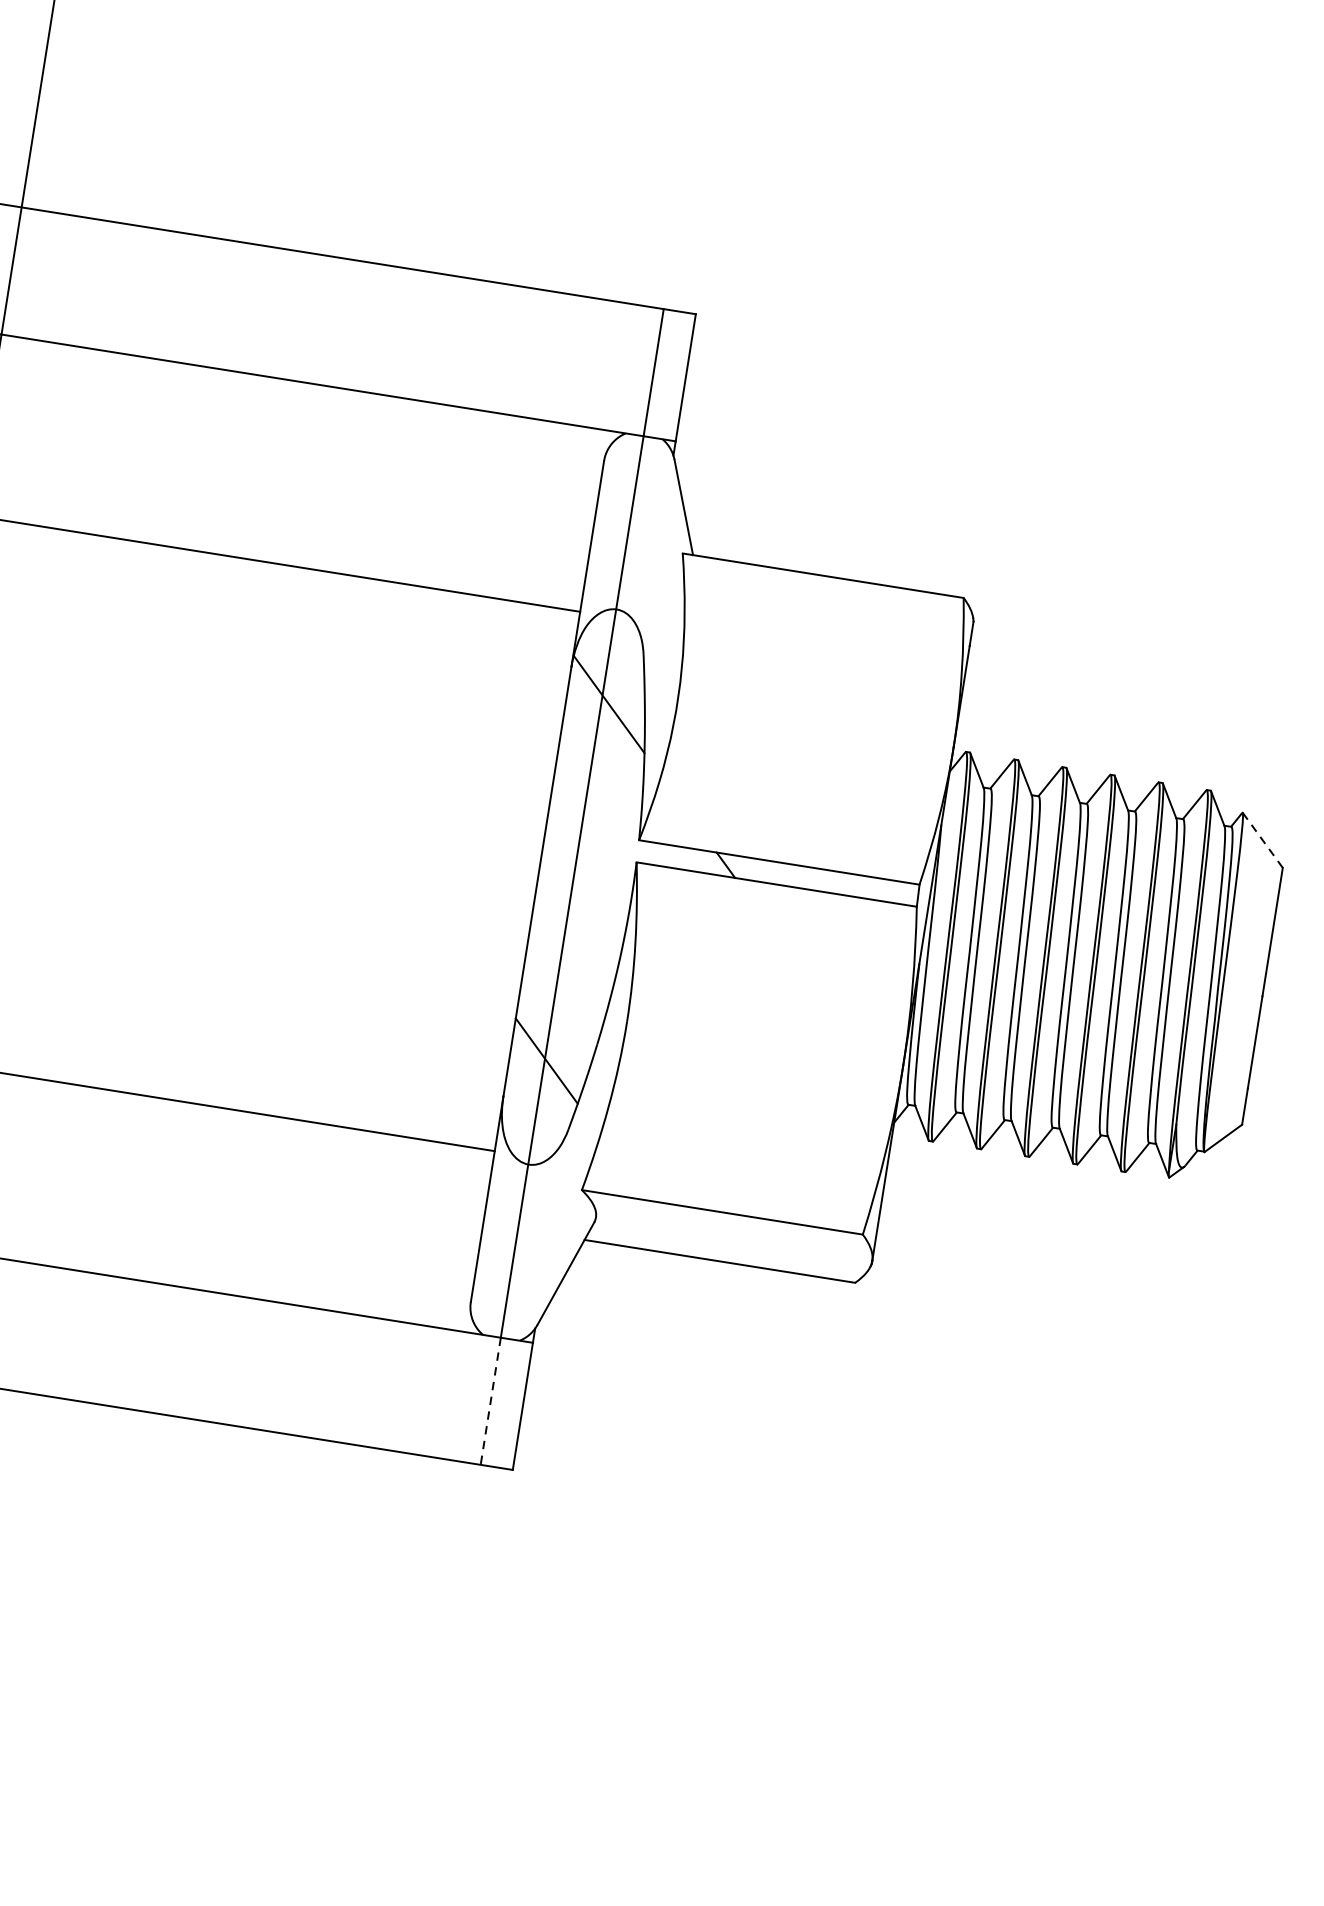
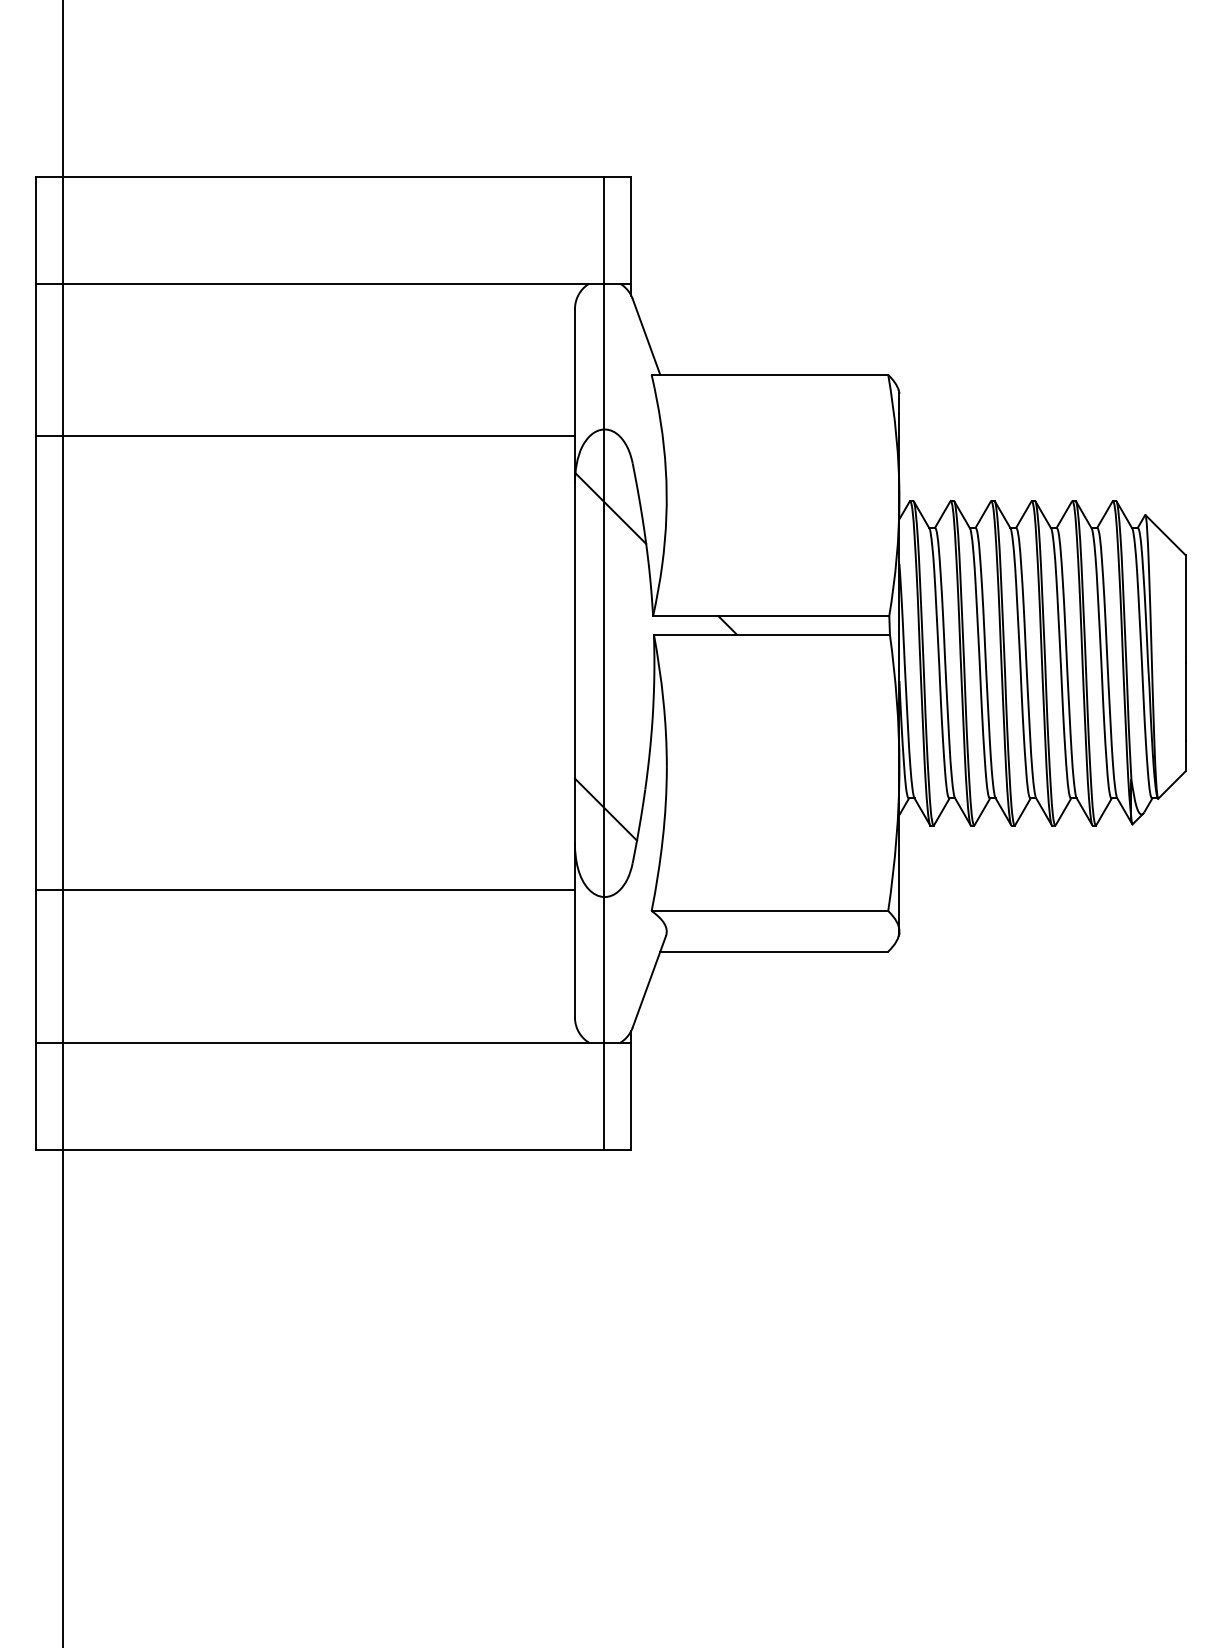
line: (1262, 839) -> (1165, 534), dashed -> solid
line: (491, 1401) -> (604, 1096), dashed -> solid

